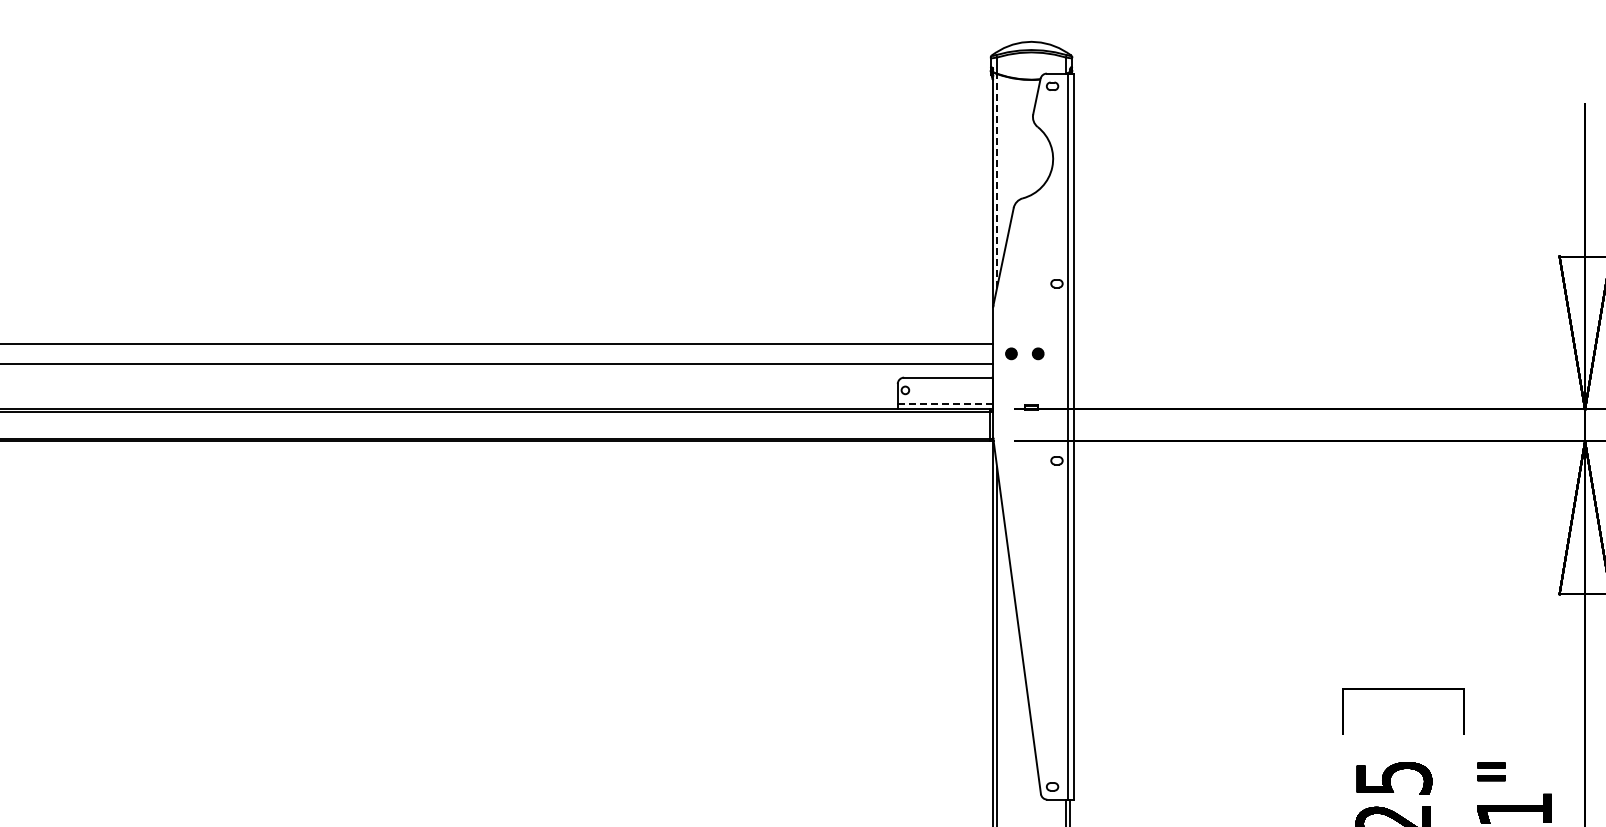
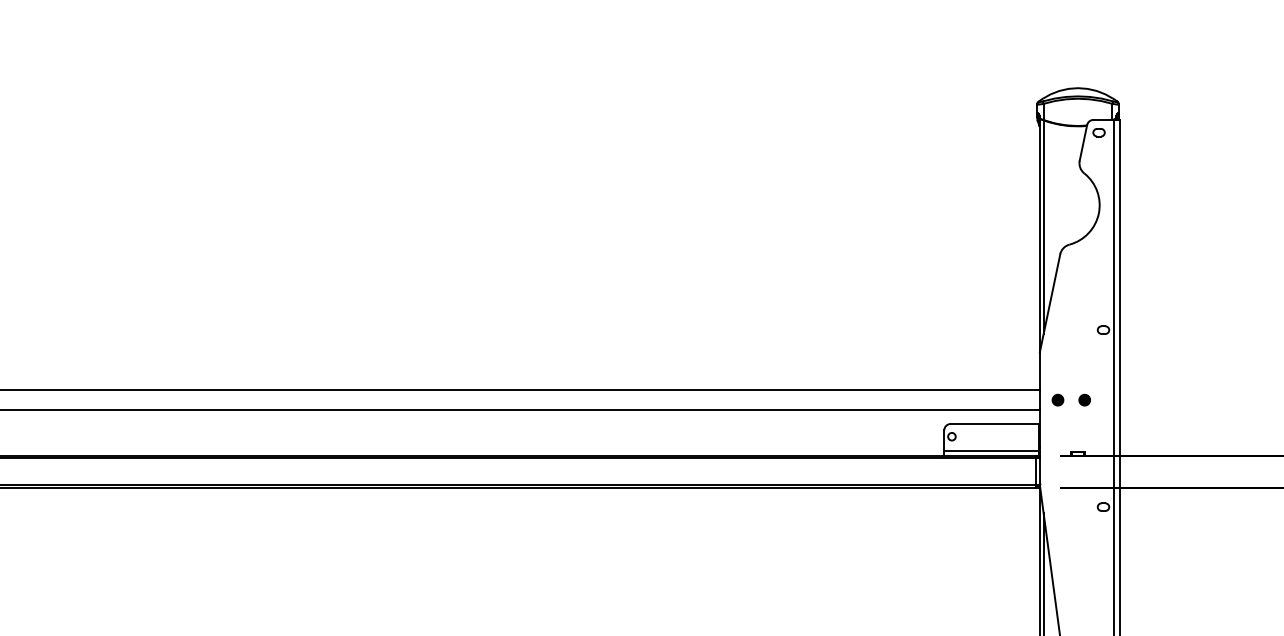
line: (997, 180) -> (1044, 226), dashed -> solid
line: (945, 404) -> (992, 450), dashed -> solid

